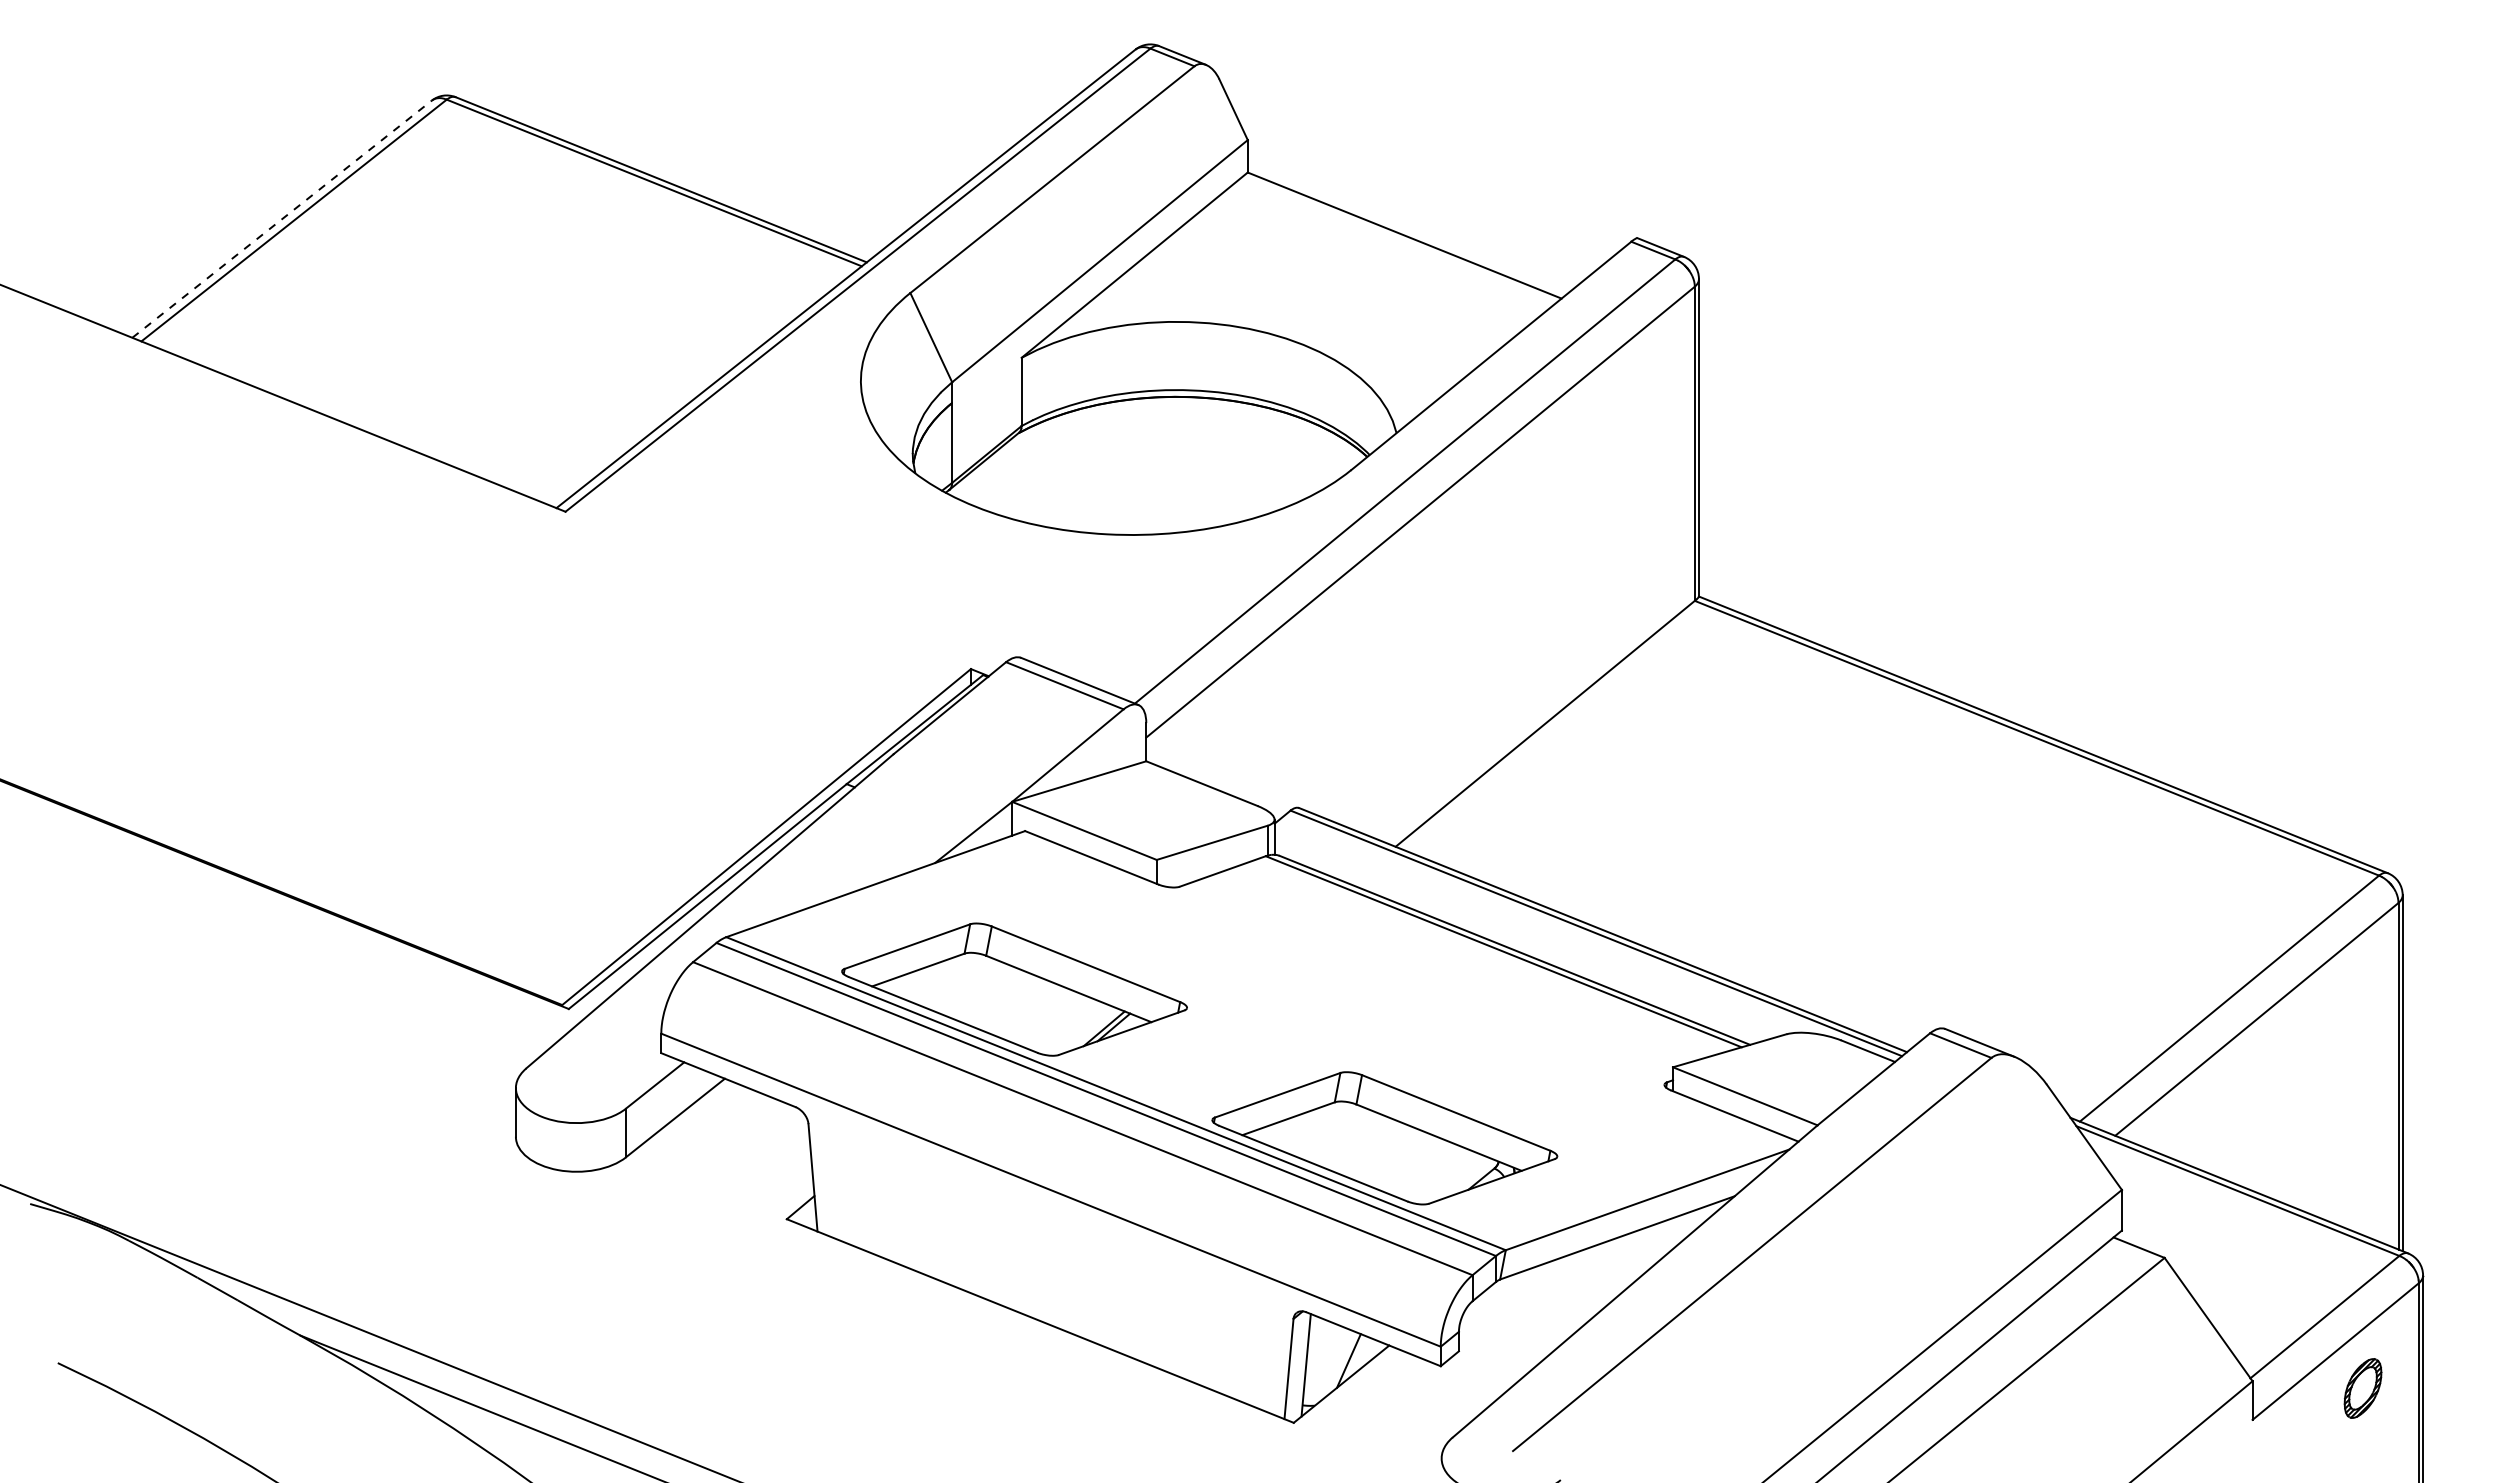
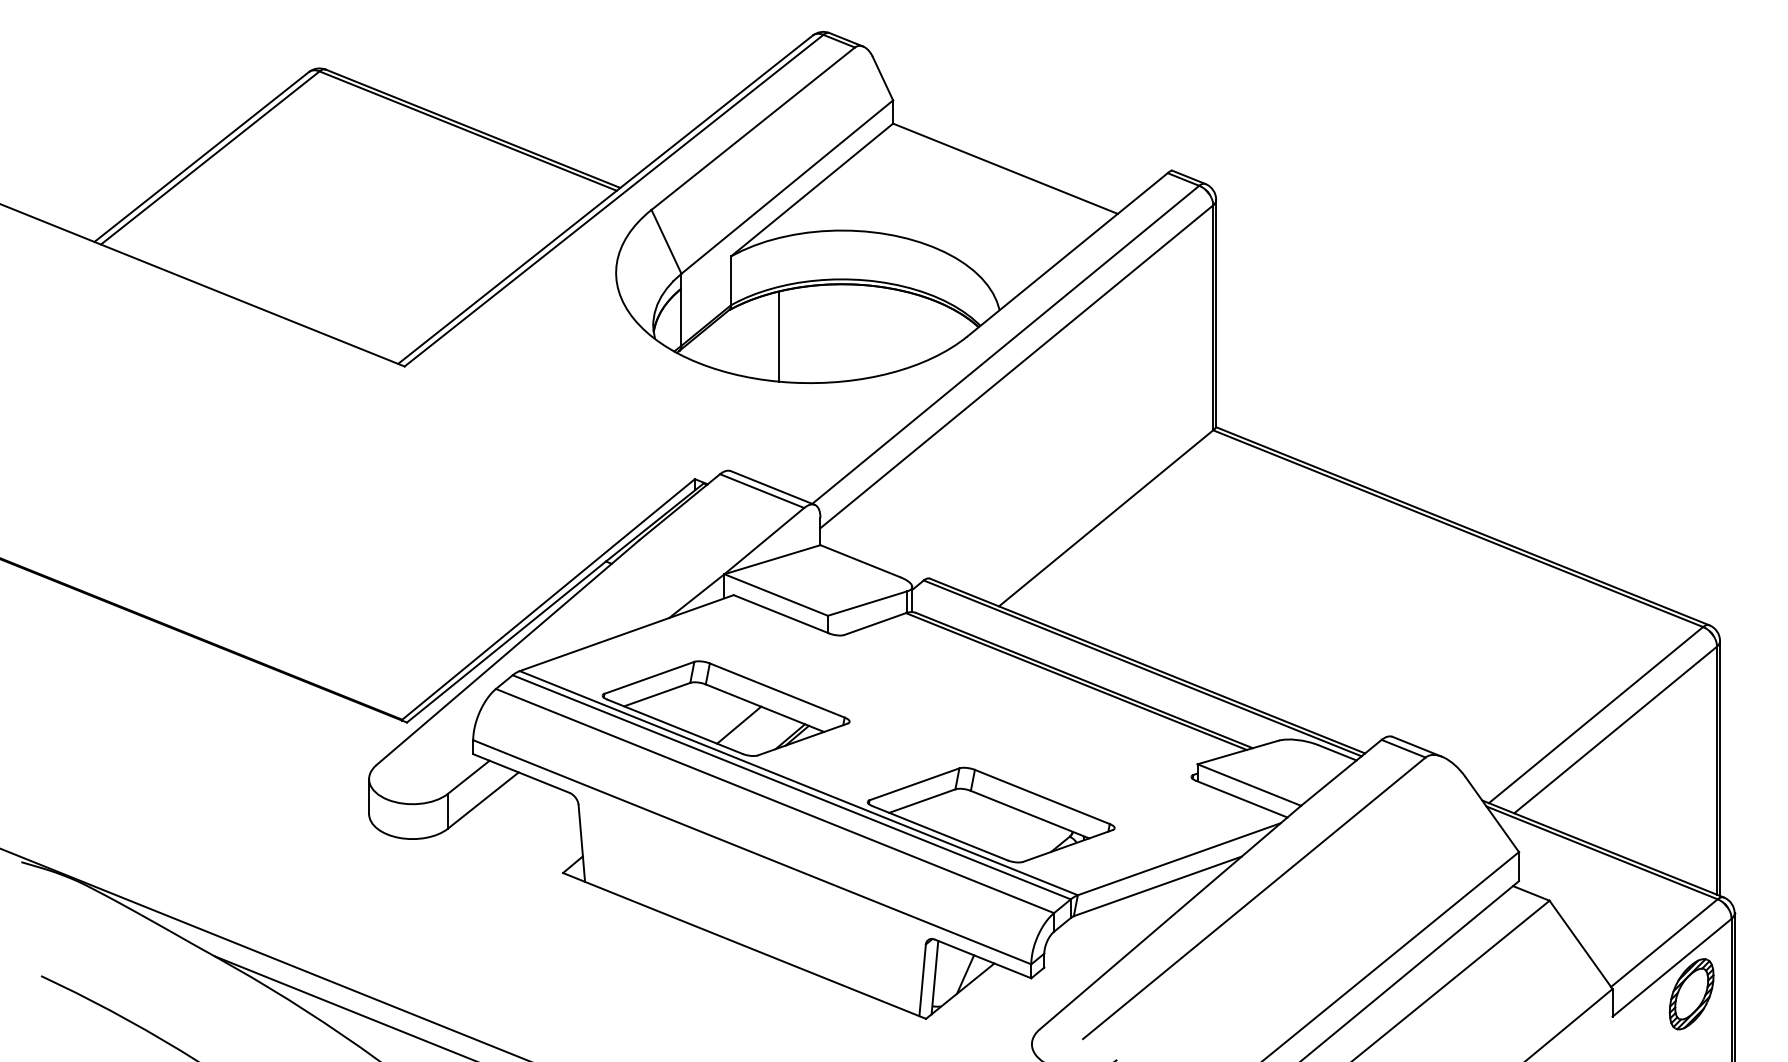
line: (282, 218) -> (201, 156), dashed -> solid
line: (1088, 469) -> (779, 336), added
line: (1032, 1012) -> (738, 725), added
part: (2362, 1388) -> (1691, 994), size x1.67

